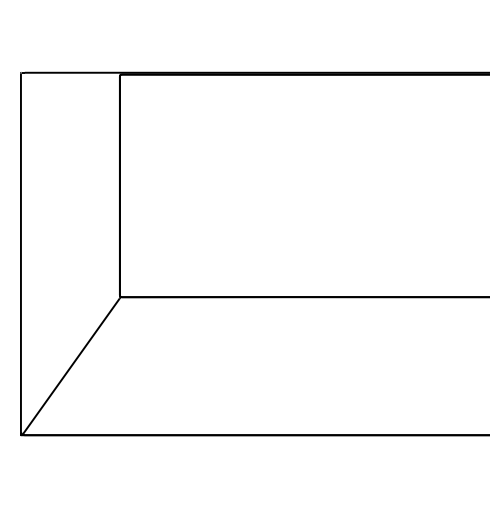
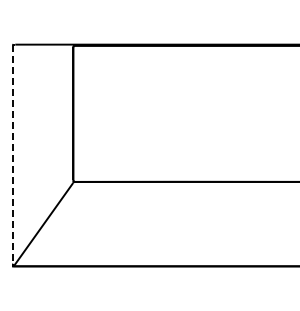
line: (20, 254) -> (12, 155), solid -> dashed

